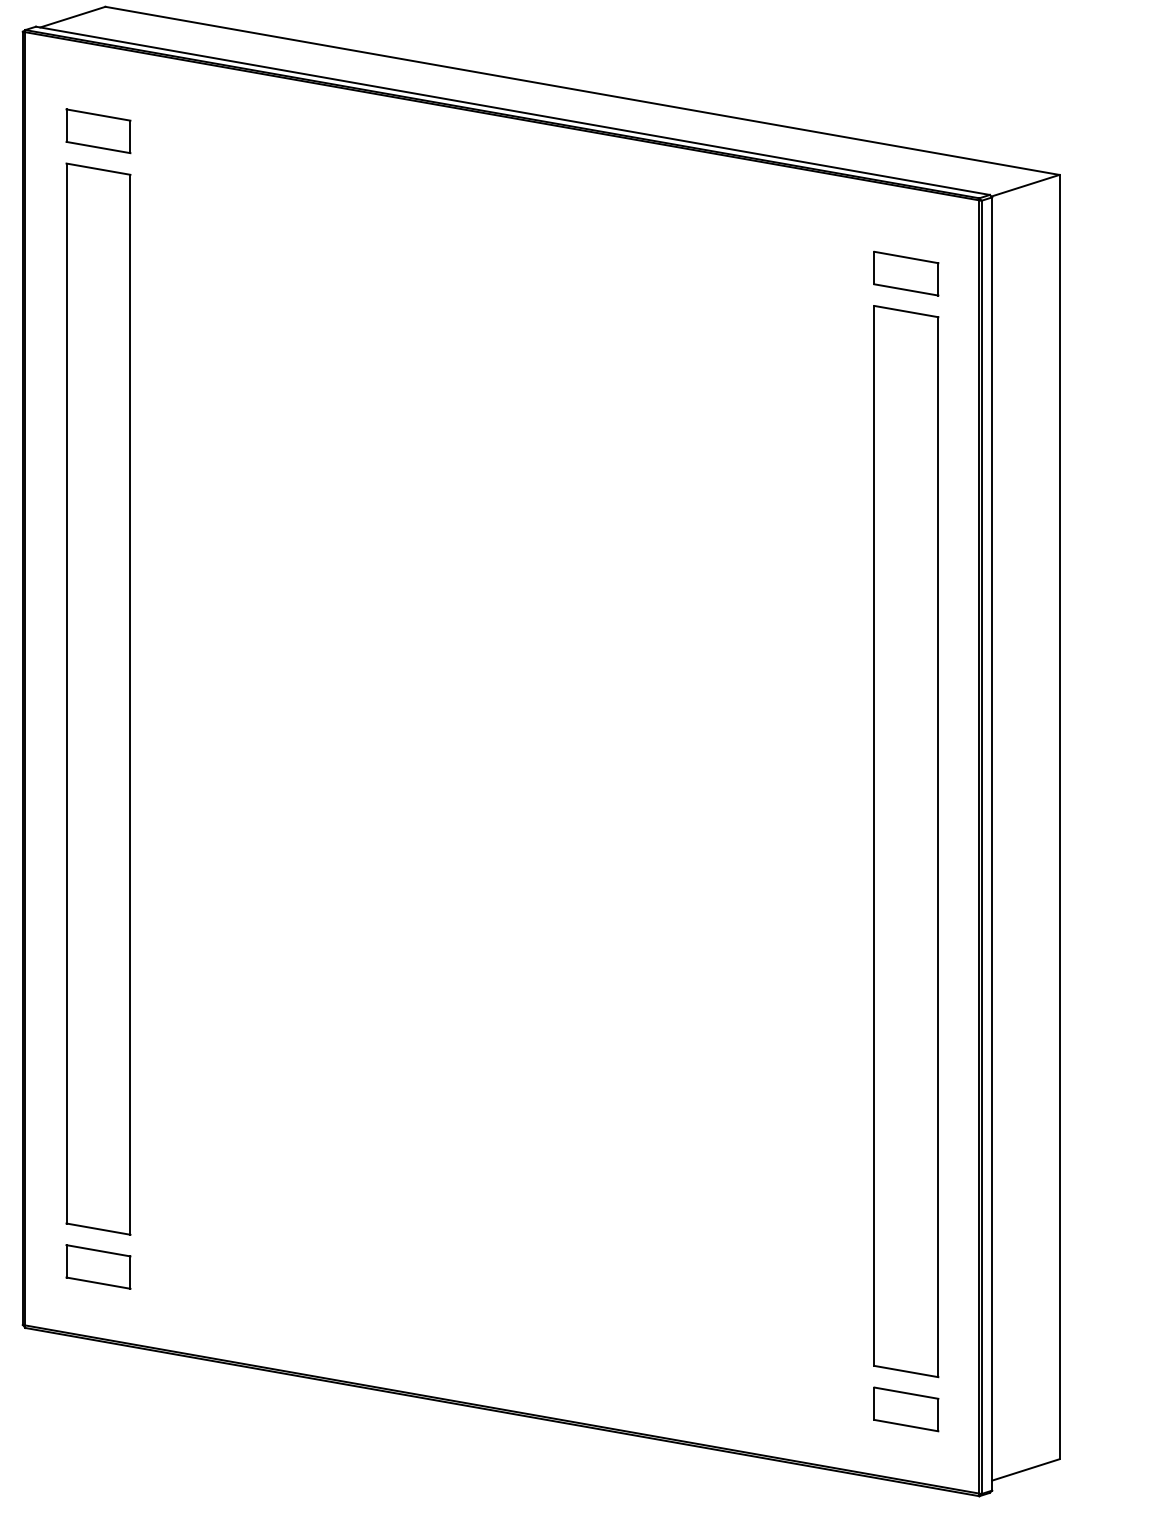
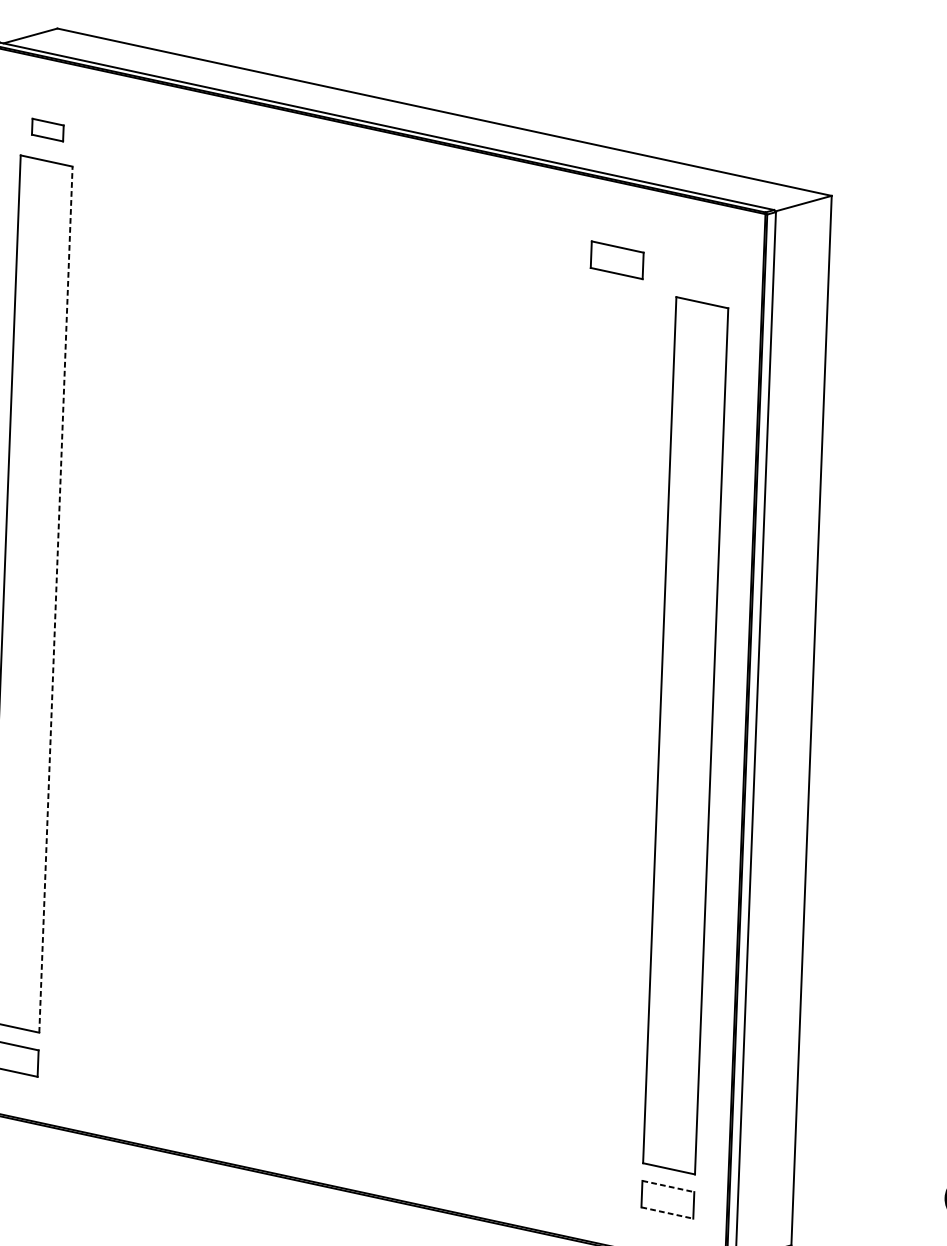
part: (98, 131) -> (47, 130), size x0.6
part: (906, 273) -> (617, 260), moved
line: (130, 704) -> (56, 599), solid -> dashed
line: (906, 1393) -> (668, 1186), solid -> dashed
line: (906, 1425) -> (667, 1212), solid -> dashed

